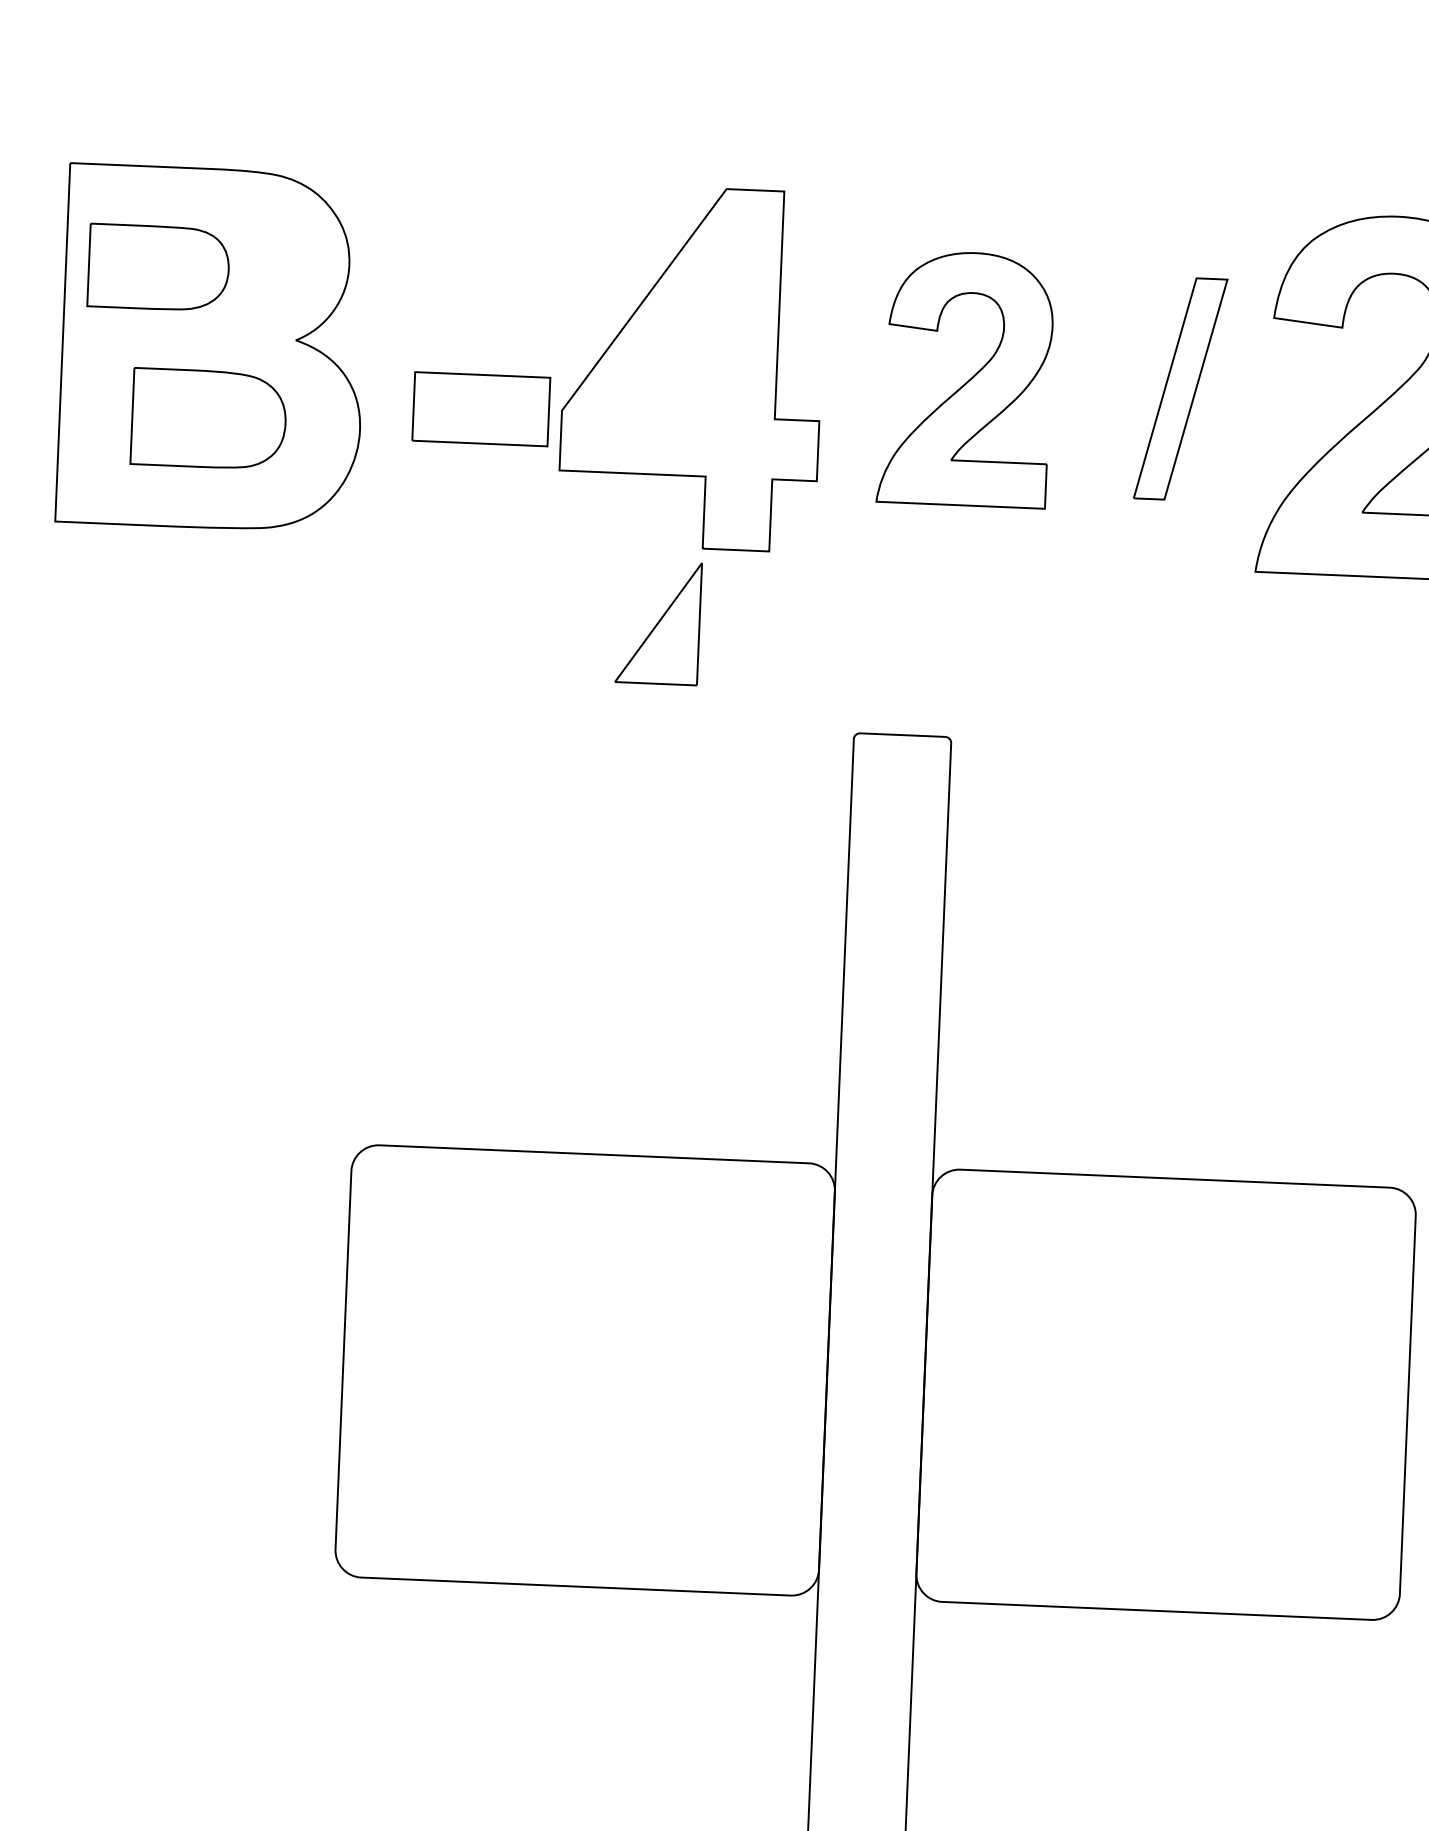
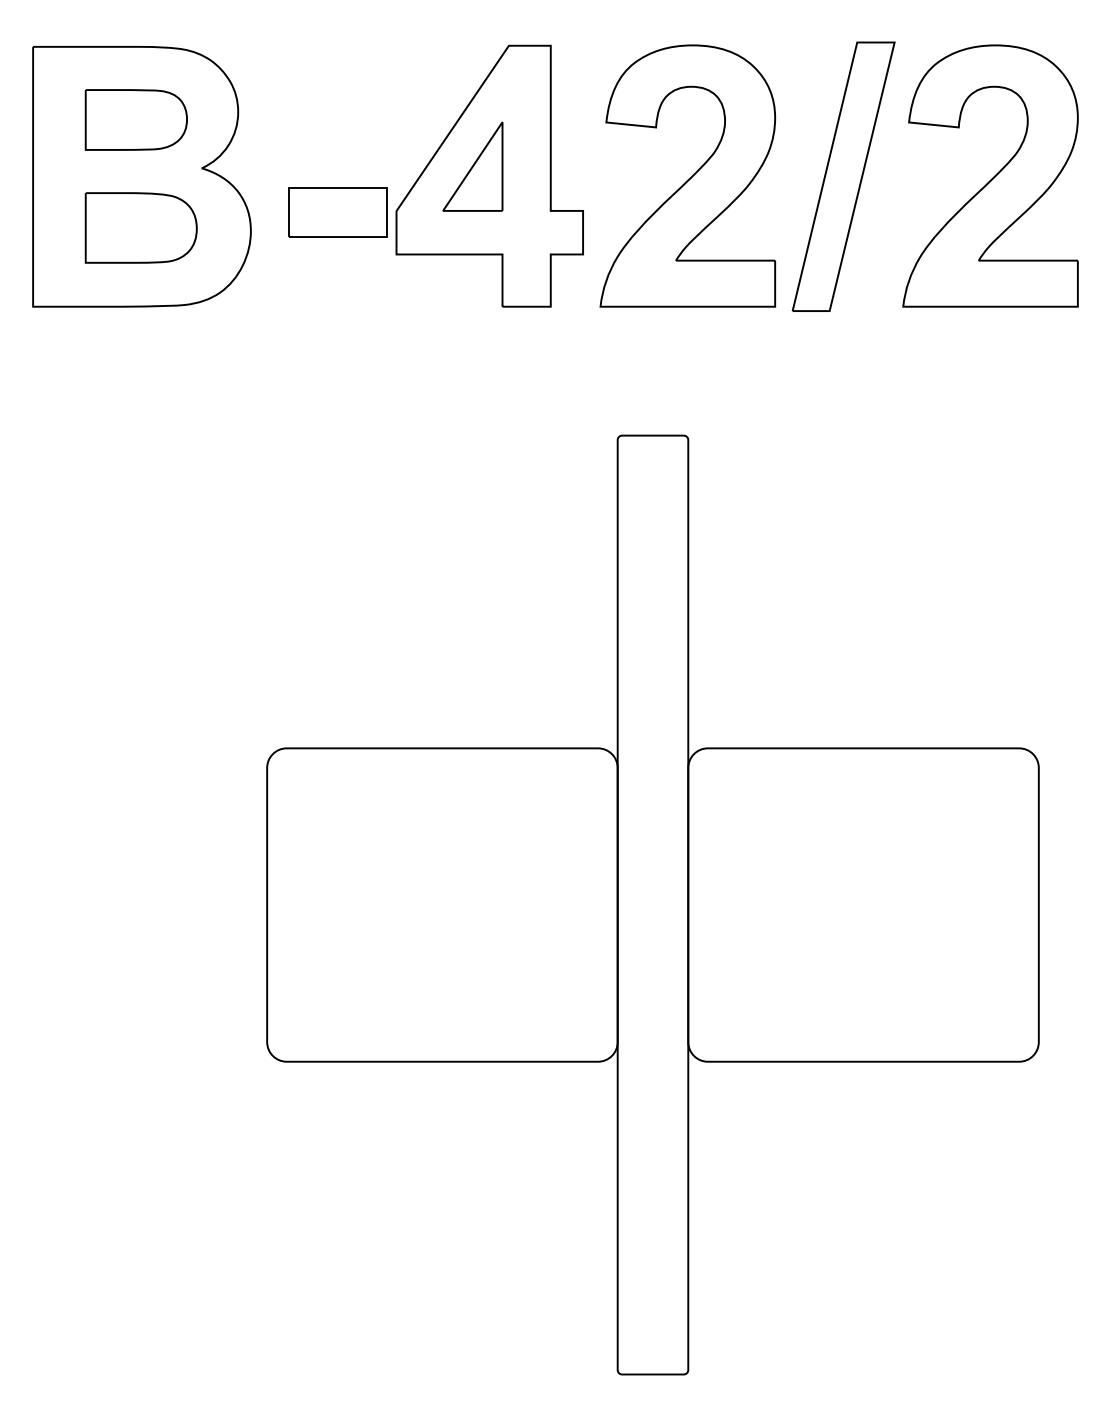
part: (157, 267) -> (135, 119), moved
part: (965, 378) -> (687, 175), size x1.43
part: (1180, 388) -> (843, 176), size x1.67
part: (658, 622) -> (472, 166), moved

